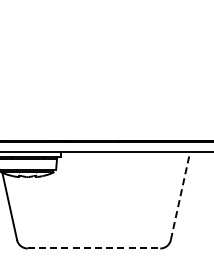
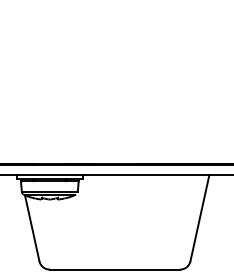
line: (181, 195) -> (200, 217), dashed -> solid
line: (94, 248) -> (115, 269), dashed -> solid

